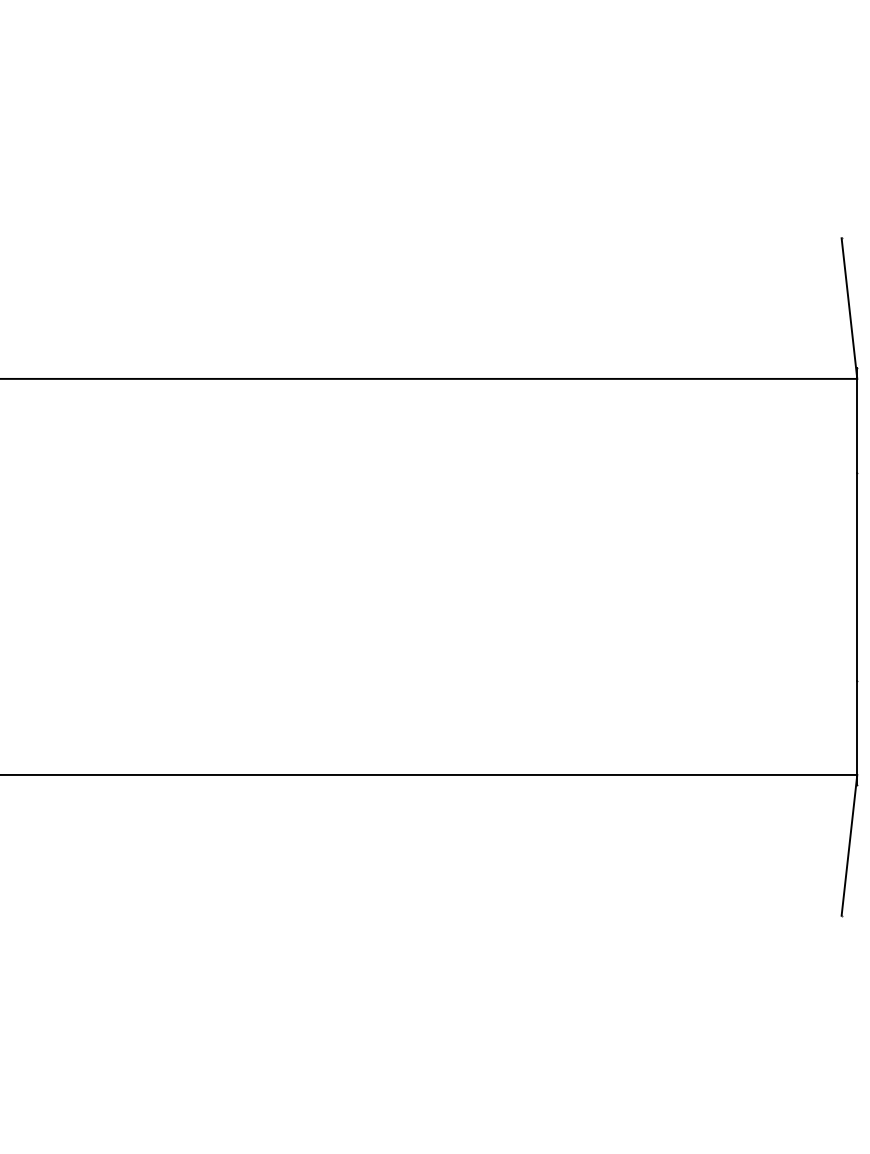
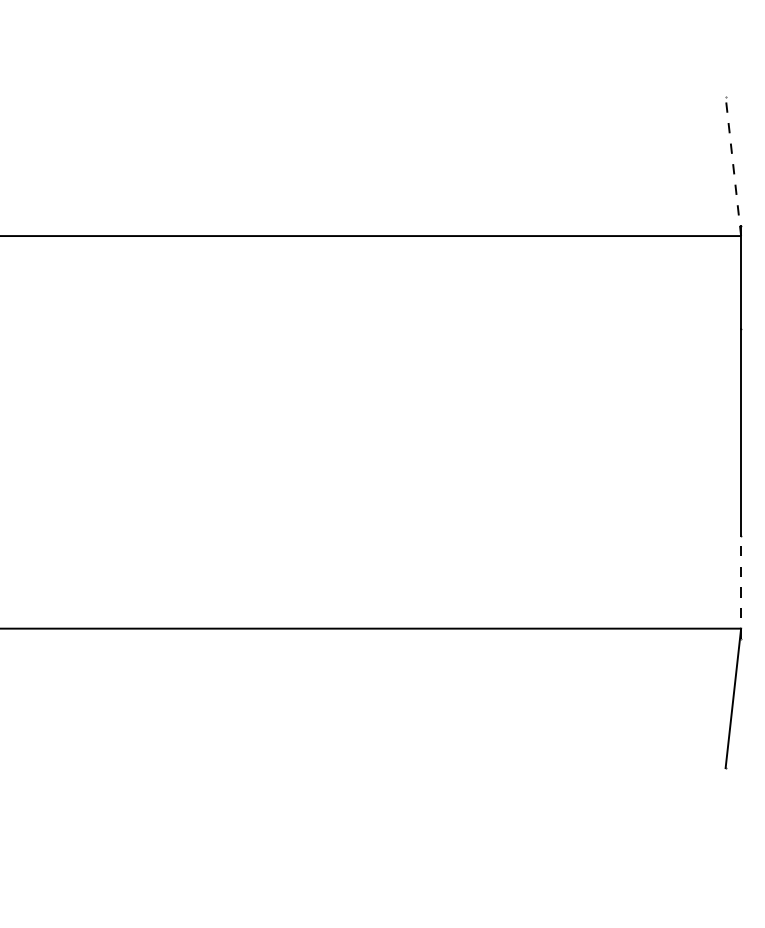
line: (849, 308) -> (733, 166), solid -> dashed
line: (857, 732) -> (741, 586), solid -> dashed

